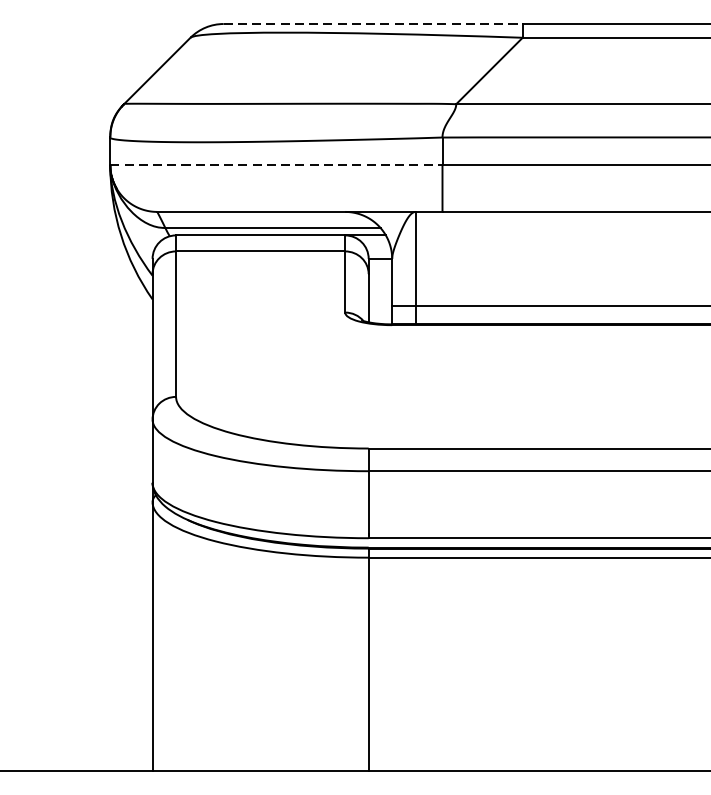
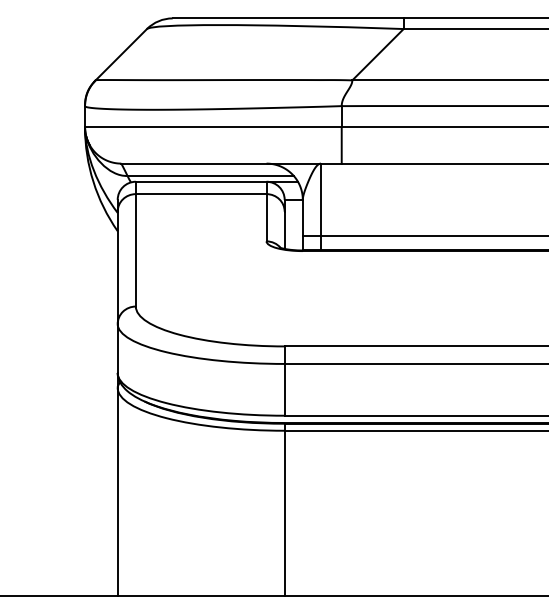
line: (373, 24) -> (288, 18), dashed -> solid
line: (276, 165) -> (213, 127), dashed -> solid

